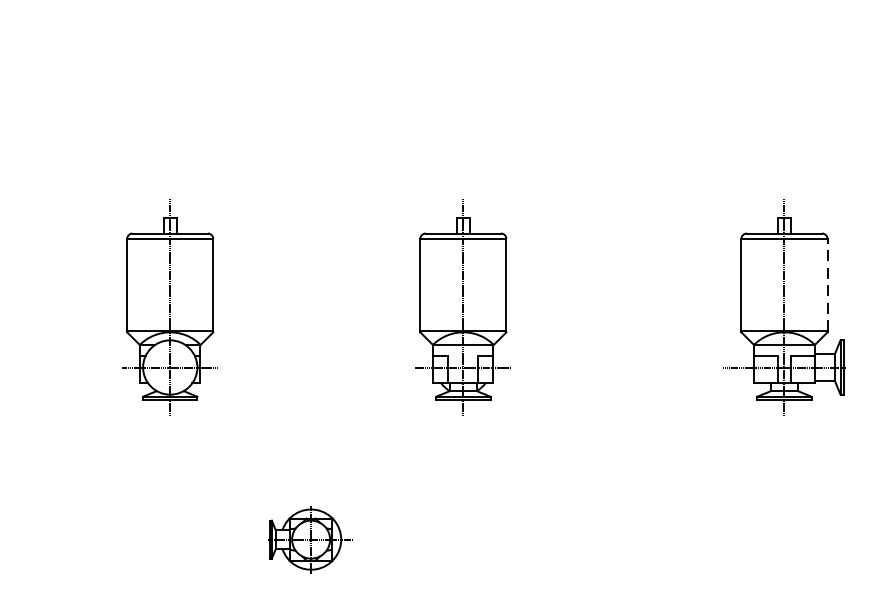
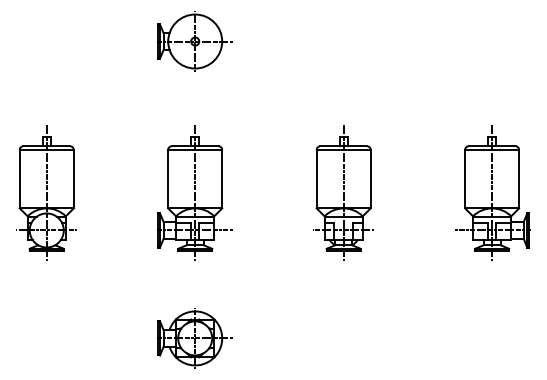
part: (310, 66) -> (194, 41), added
line: (828, 284) -> (519, 178), dashed -> solid
part: (169, 306) -> (46, 192), moved
part: (310, 306) -> (194, 192), added
part: (463, 306) -> (343, 192), moved
part: (310, 539) -> (194, 338), size x1.43

